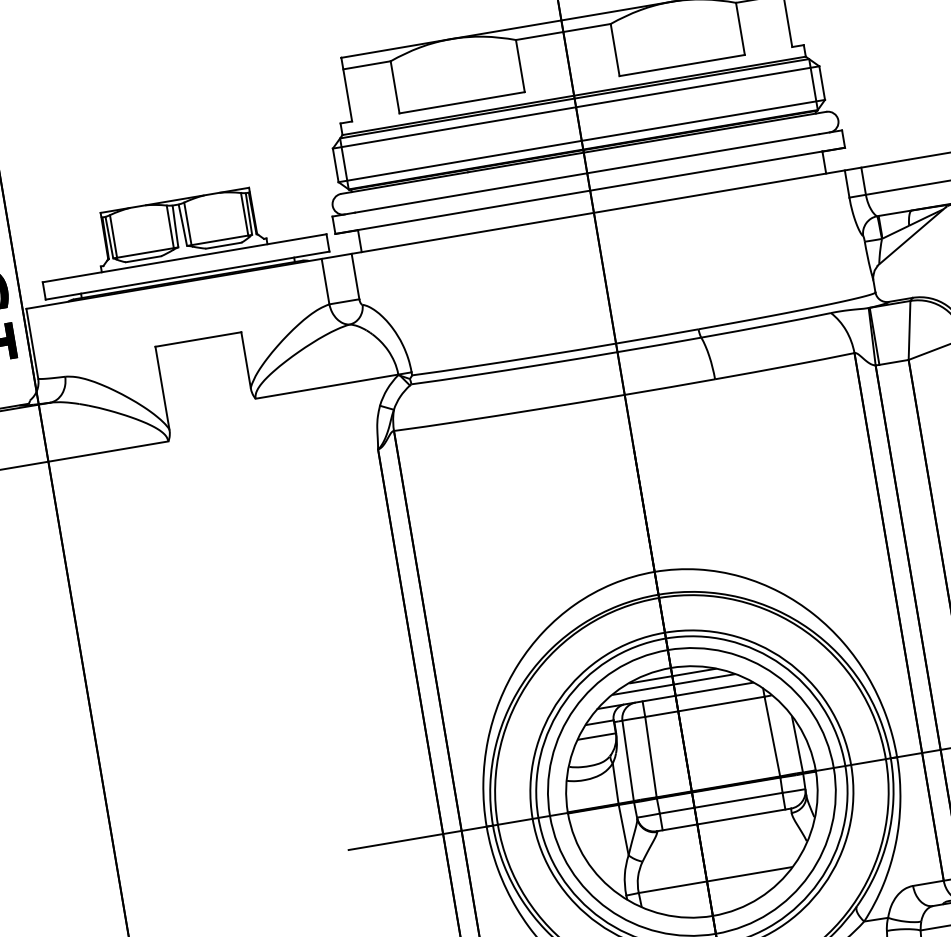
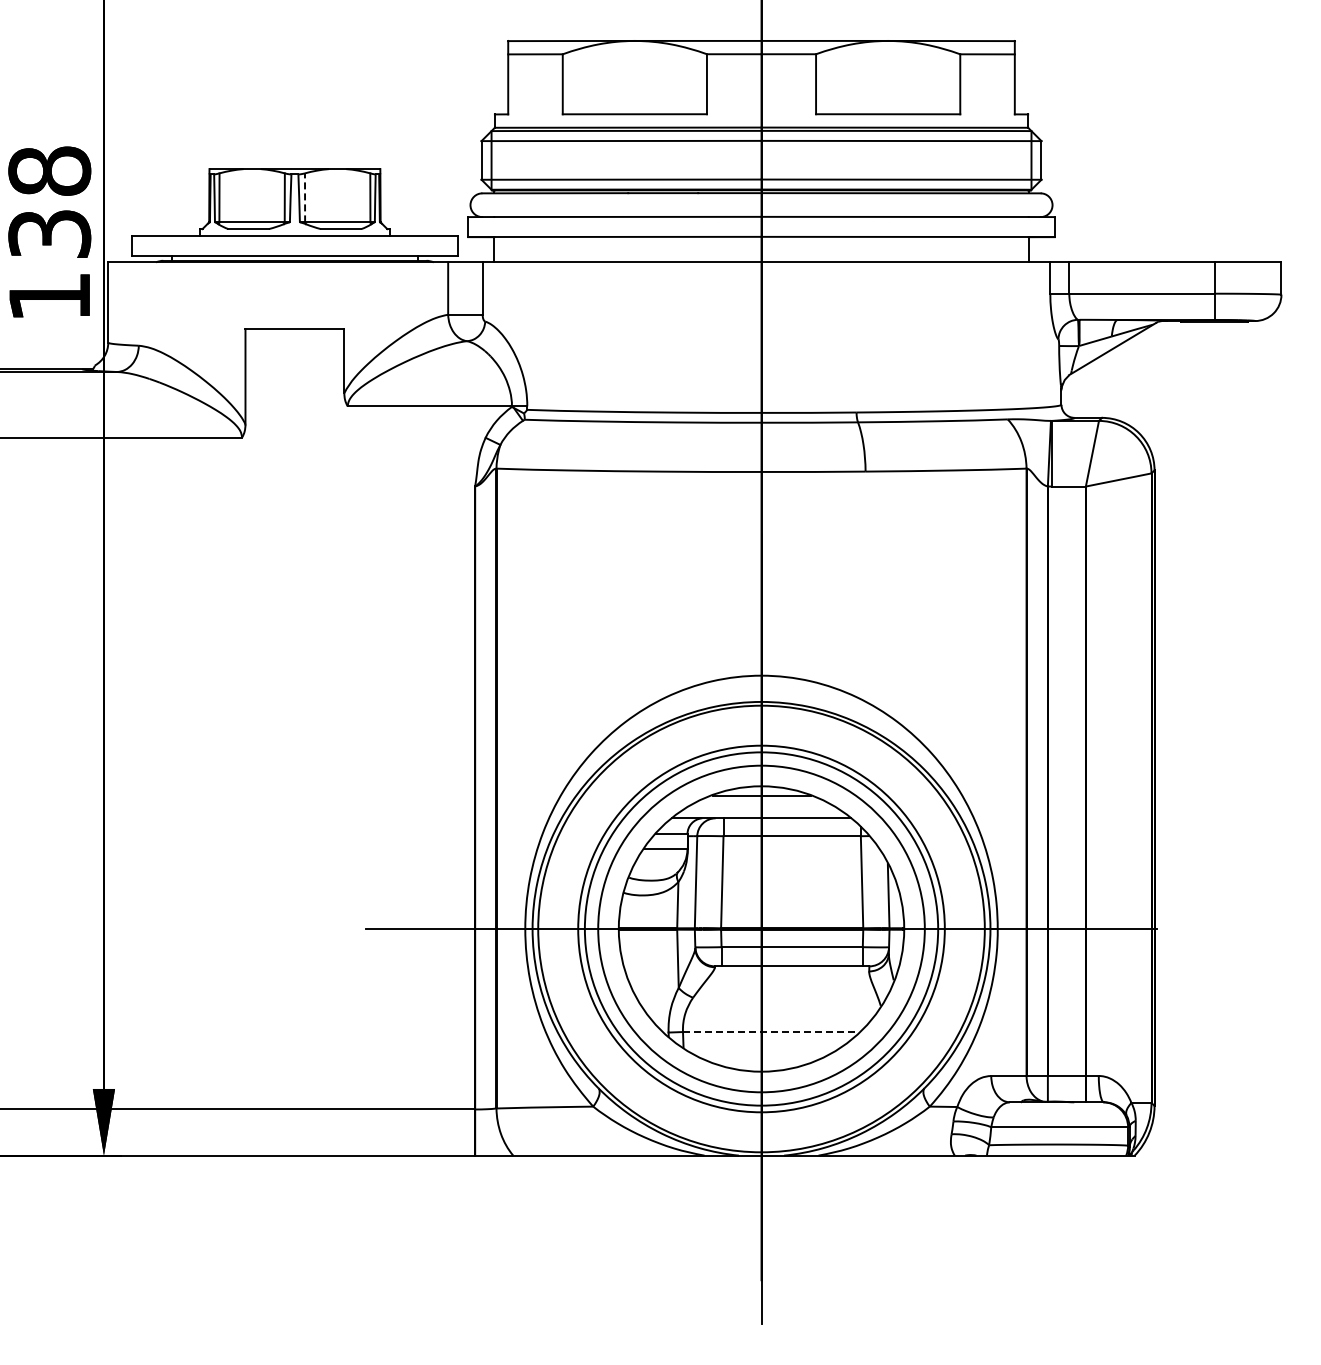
line: (188, 223) -> (305, 197), solid -> dashed
line: (673, 684) -> (761, 805), removed
line: (715, 880) -> (771, 1032), solid -> dashed

